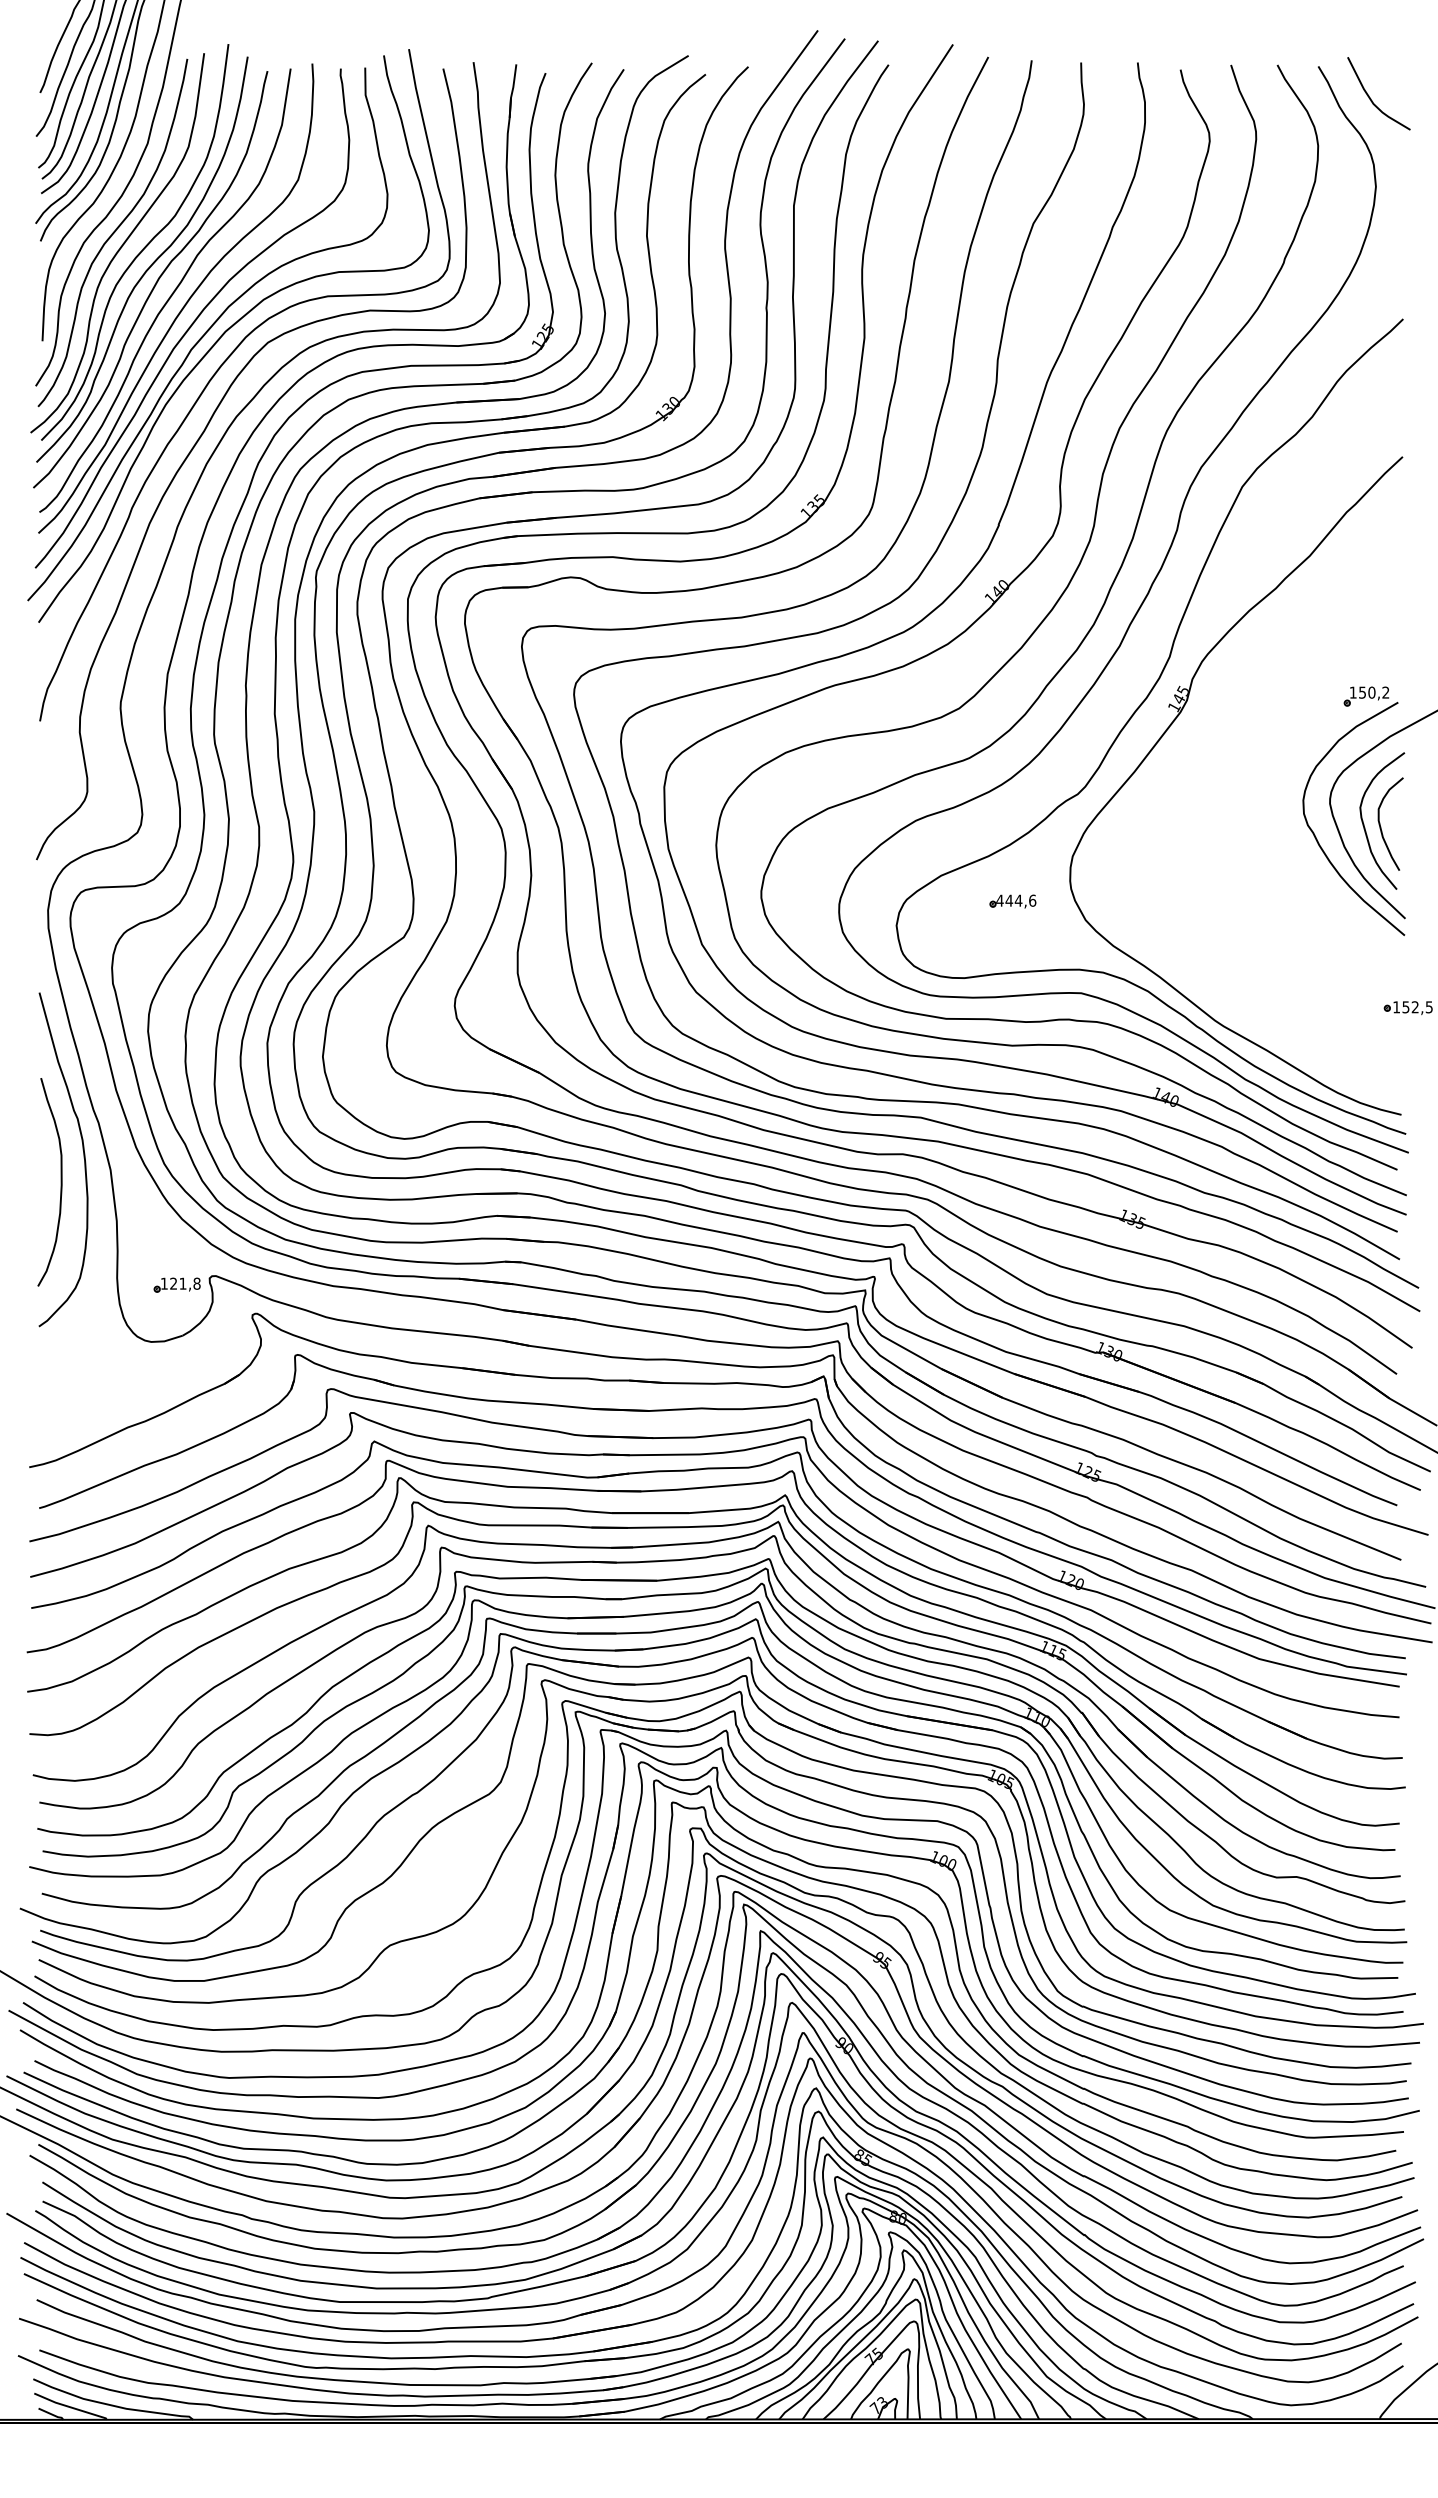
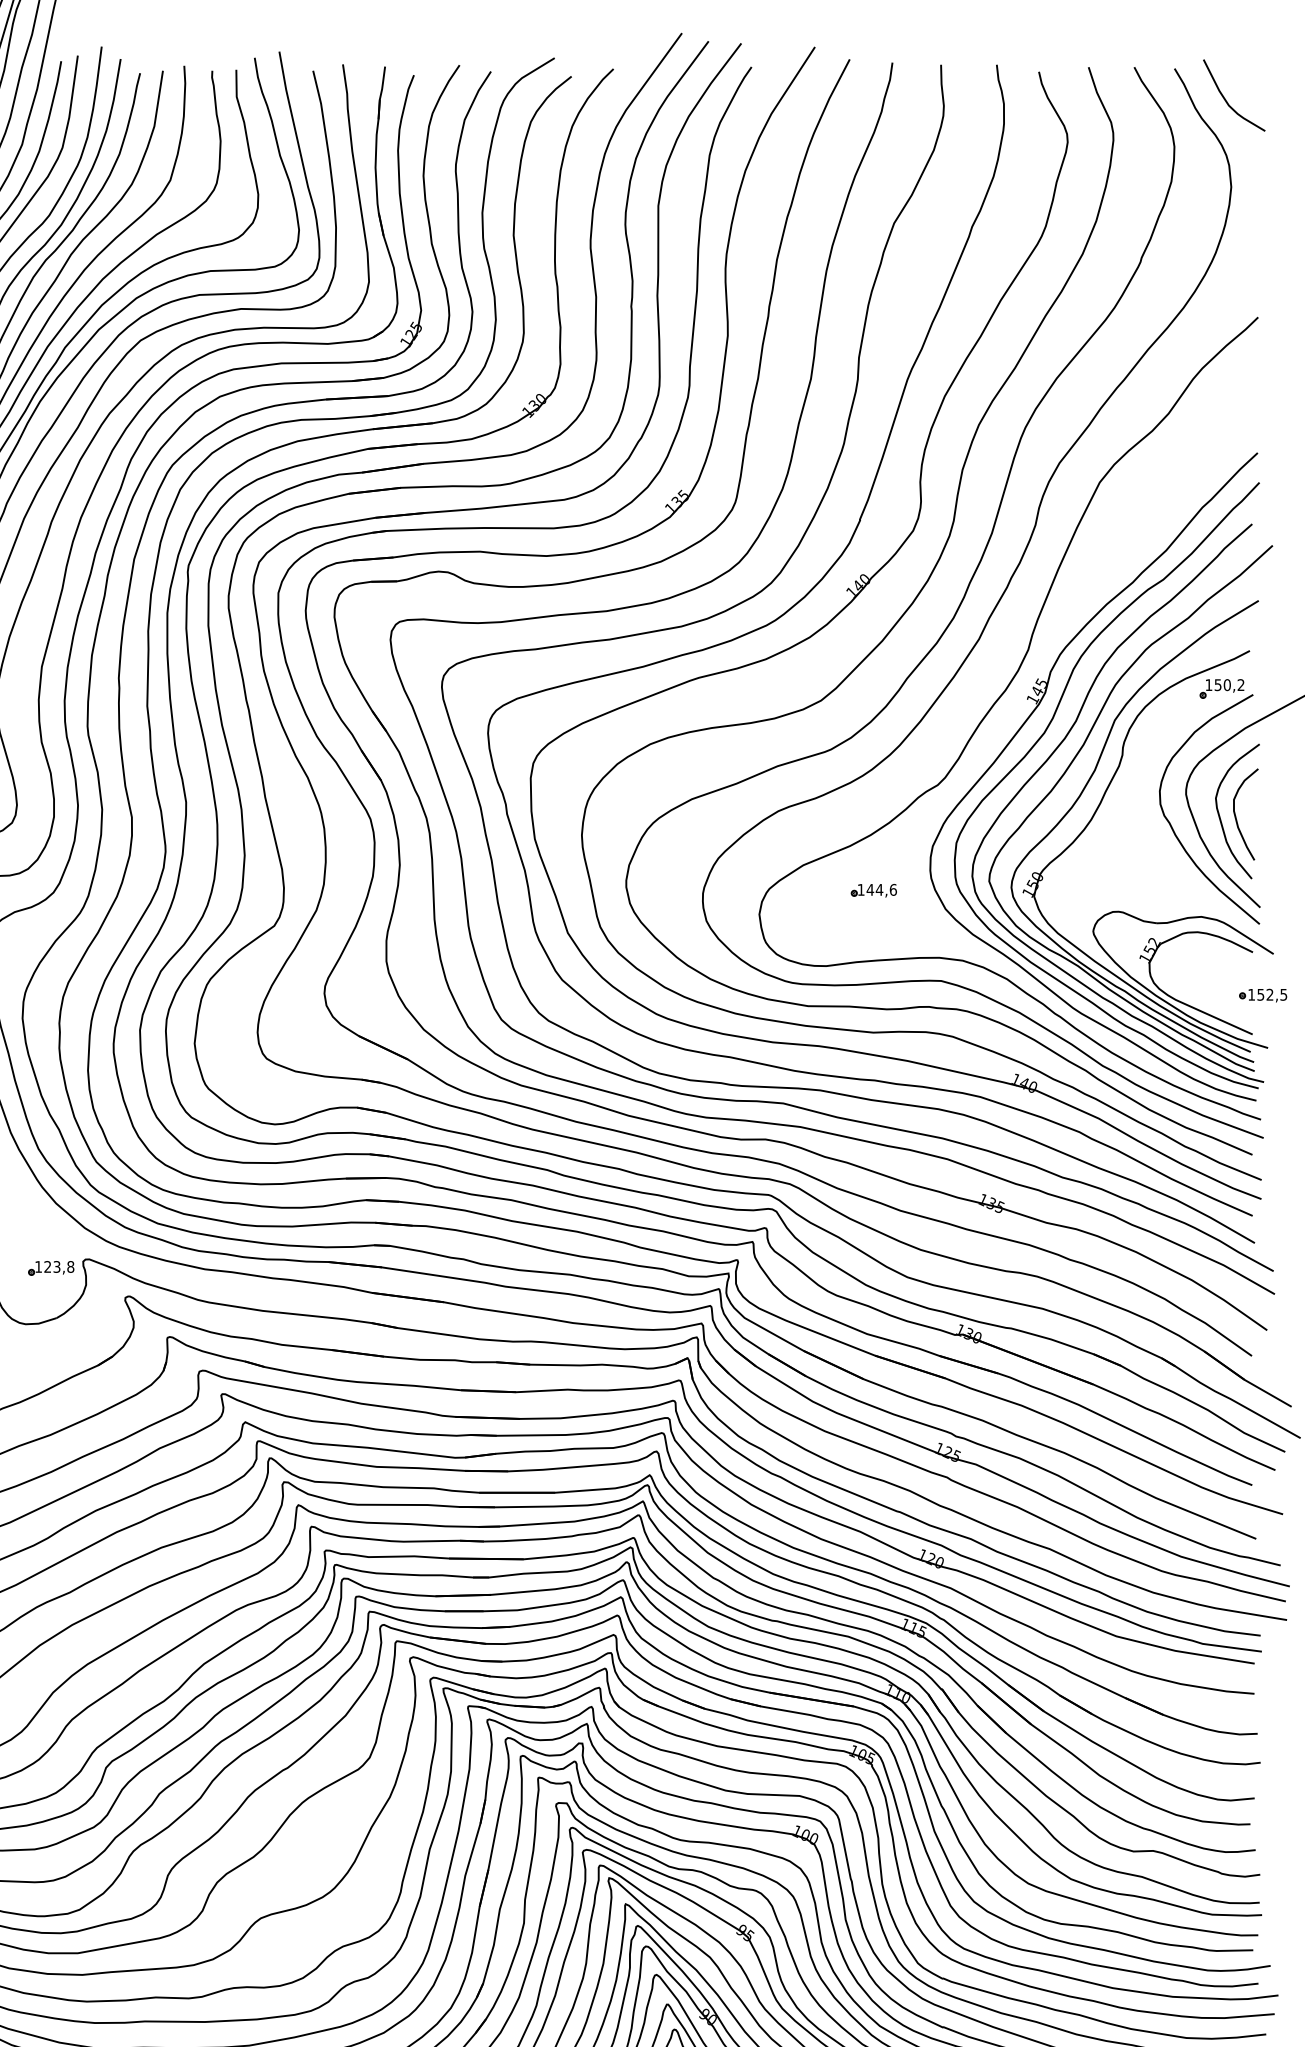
part: (1256, 794) -> (1113, 785), added
text: (999, 900) -> (860, 889), 444,6 -> 144,6
text: (182, 1283) -> (56, 1266), 121,8 -> 123,8

